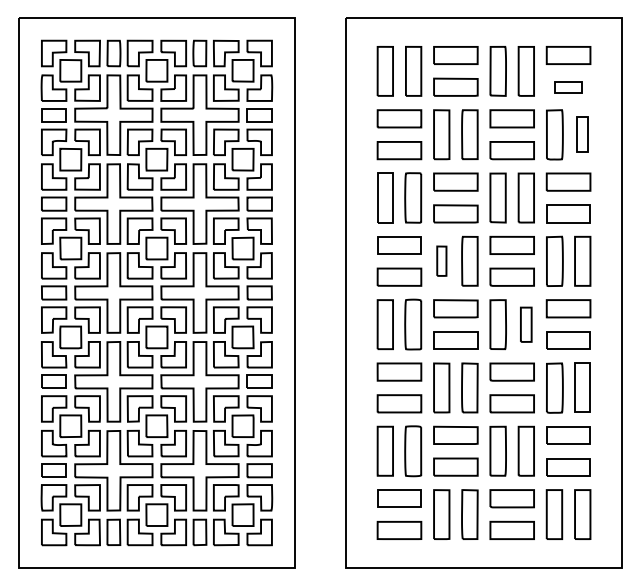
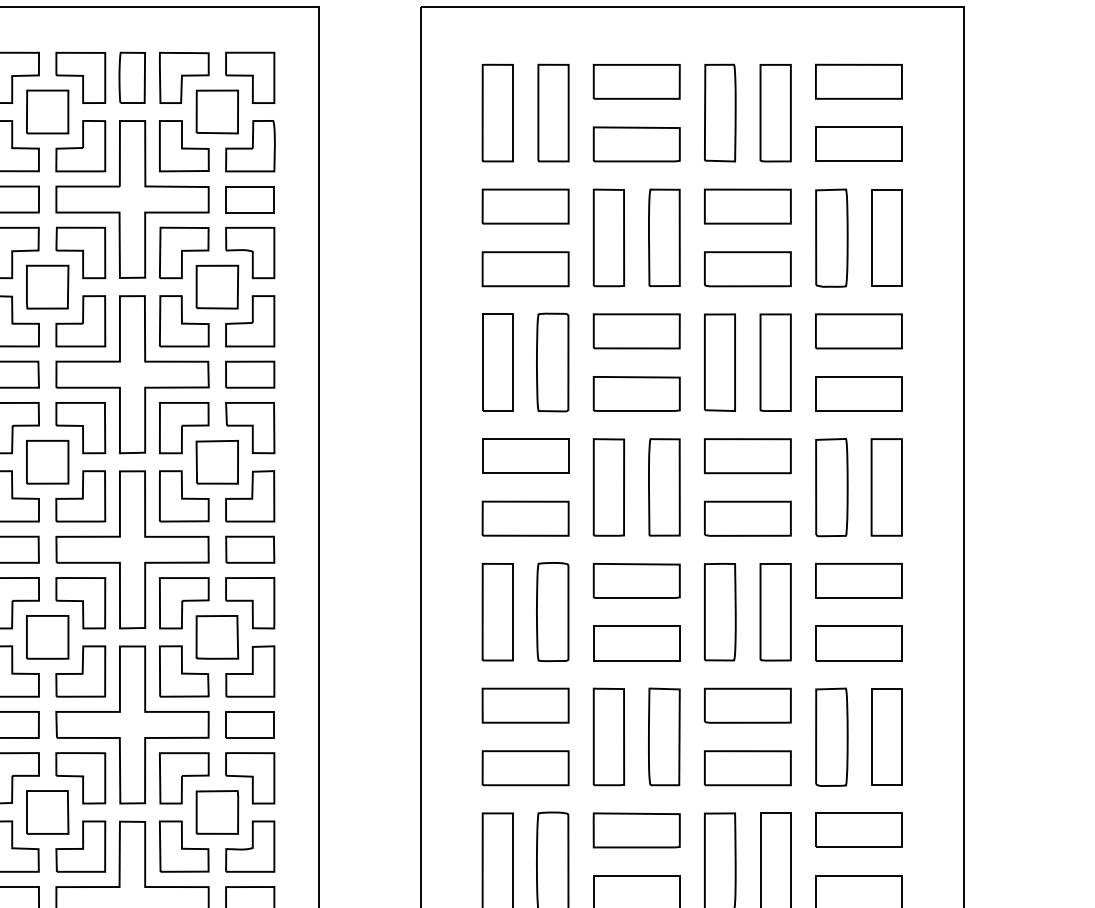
part: (568, 87) -> (858, 144), size x1.67
part: (582, 134) -> (886, 237), size x1.43
part: (441, 260) -> (608, 485), size x1.67
part: (525, 324) -> (773, 611), size x1.43

